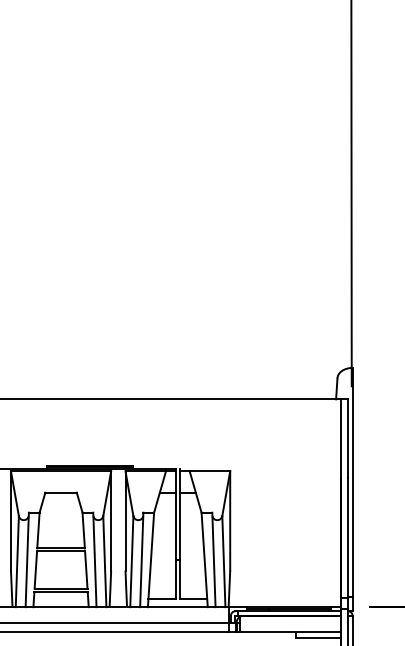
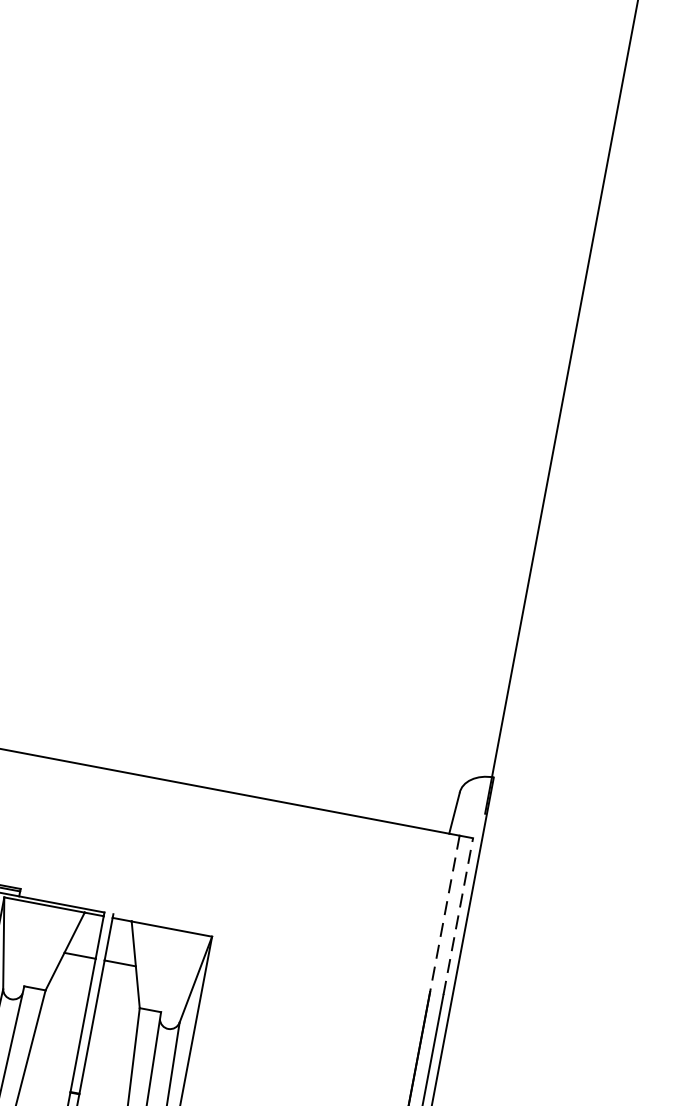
line: (348, 438) -> (459, 916), solid -> dashed
line: (341, 439) -> (444, 915), solid -> dashed

